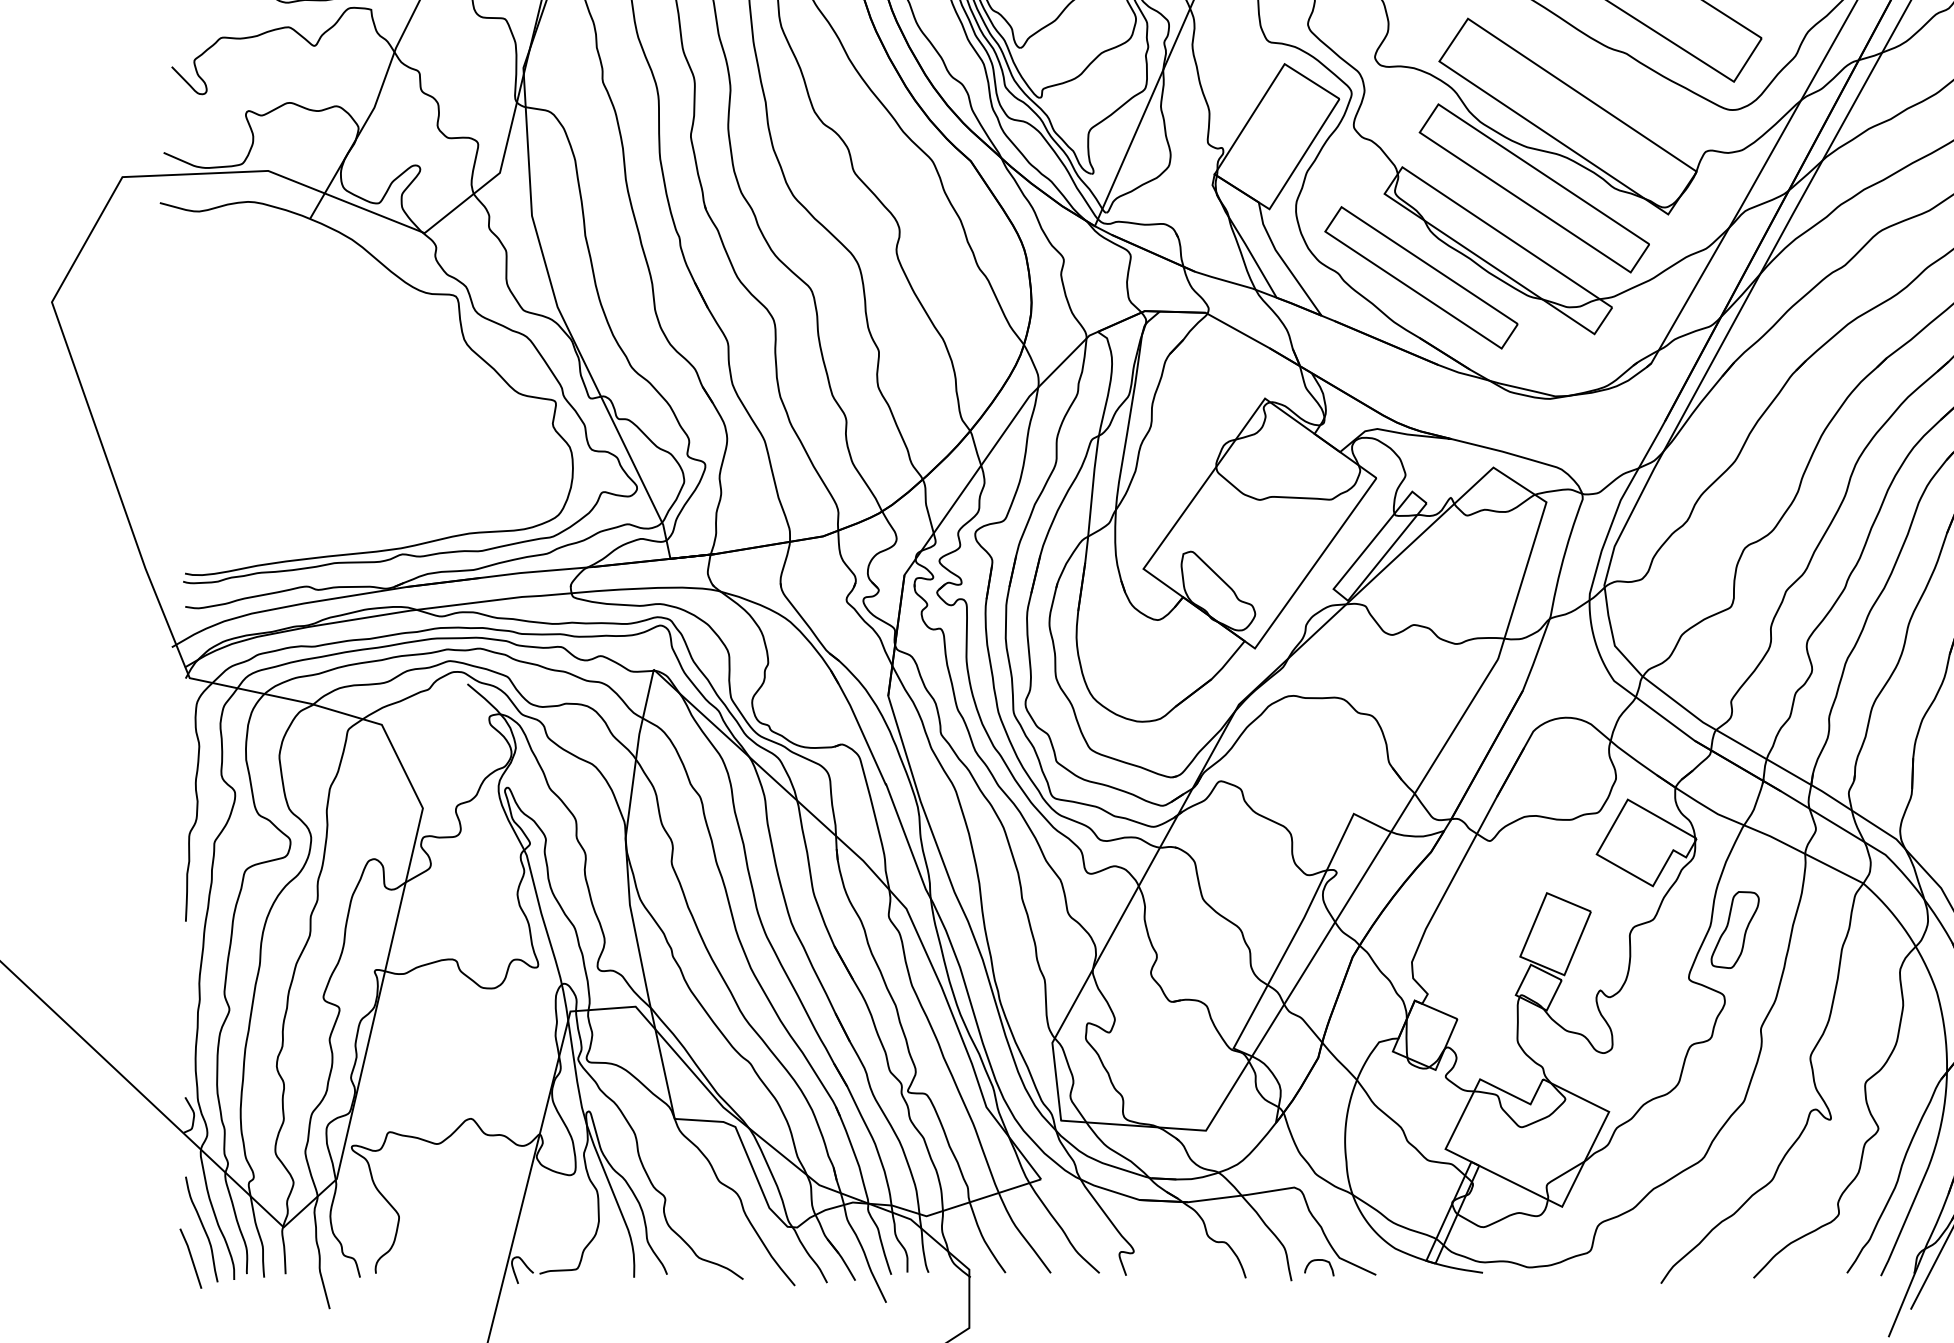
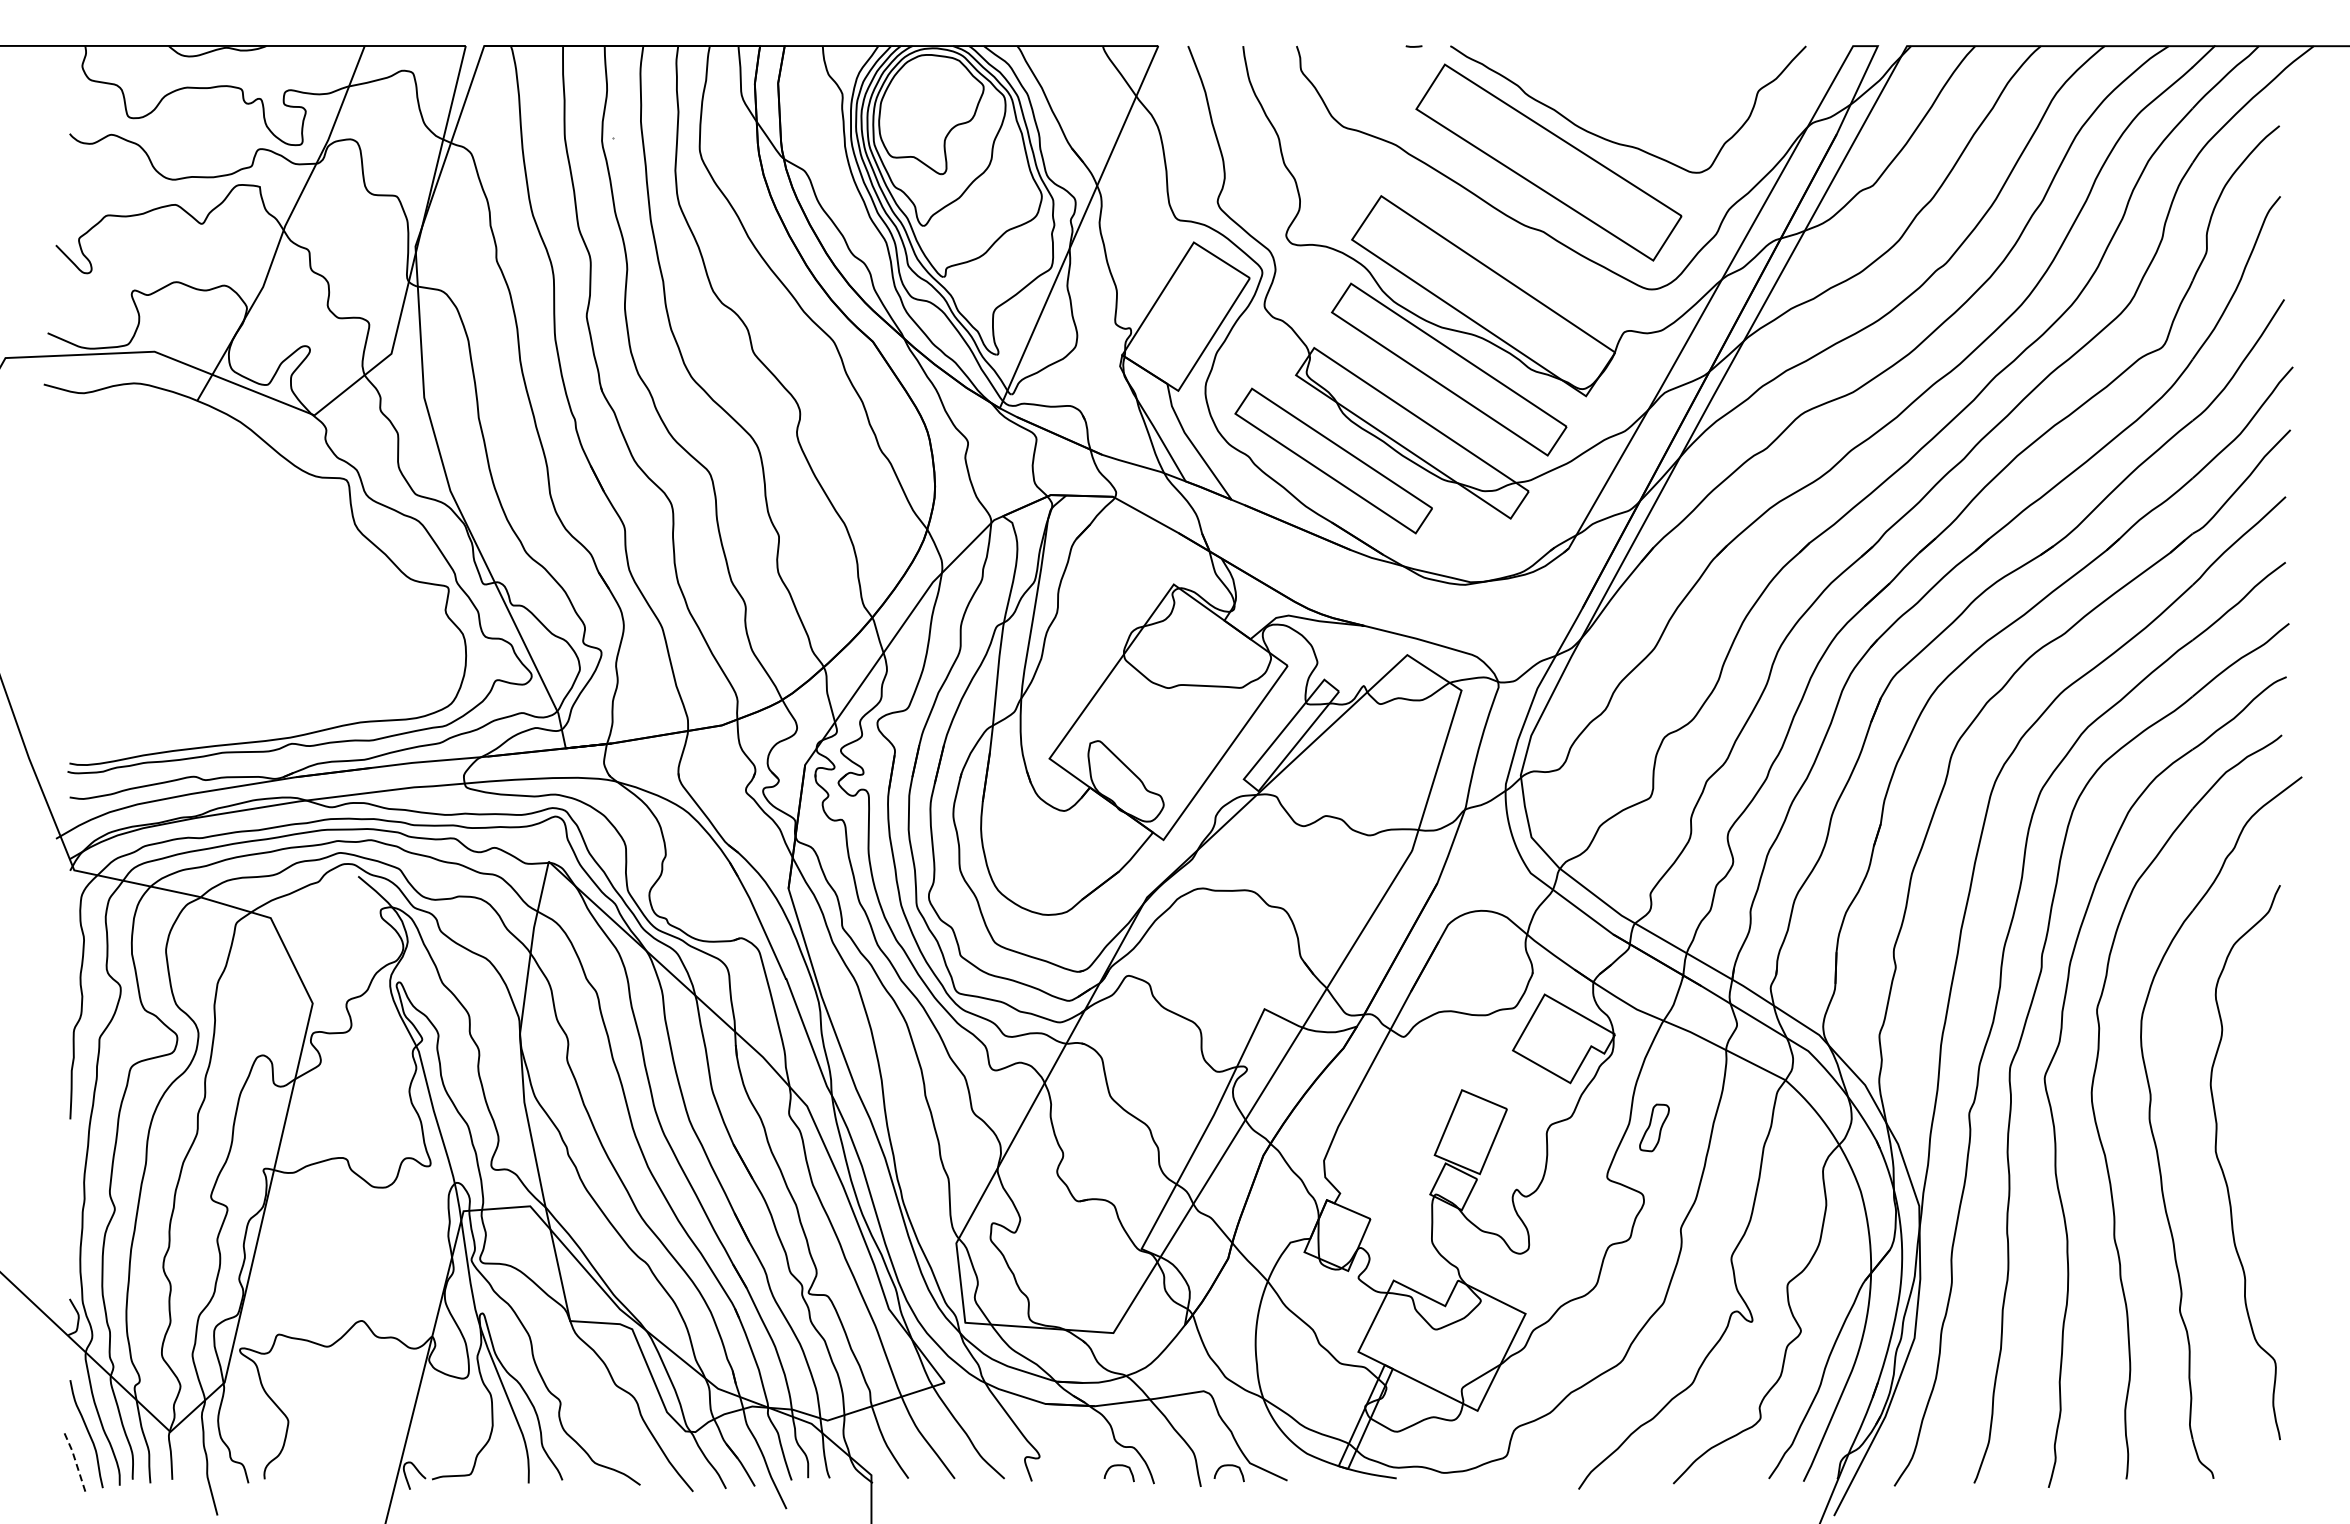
part: (1735, 929) -> (1654, 1127), size x0.6
line: (191, 1258) -> (76, 1463), solid -> dashed
curve: (1210, 1261) -> (1118, 1466), added

